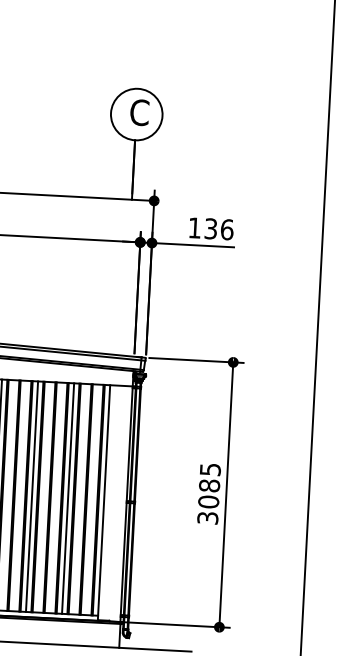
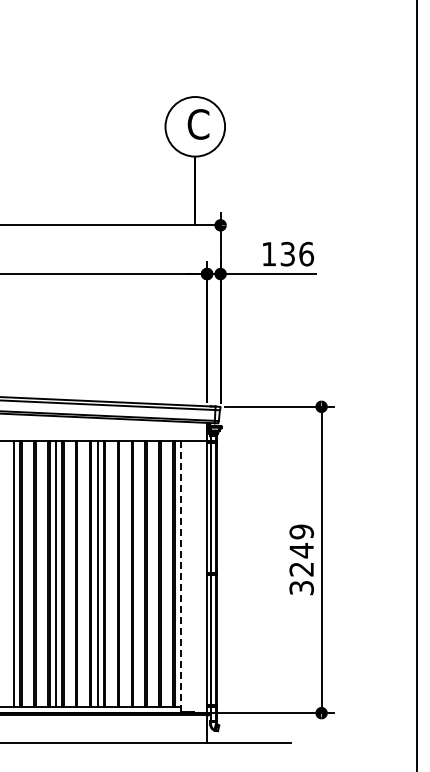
text: (209, 485) -> (301, 550), 3085 -> 3249
line: (68, 498) -> (139, 573), removed
line: (103, 502) -> (180, 576), solid -> dashed

